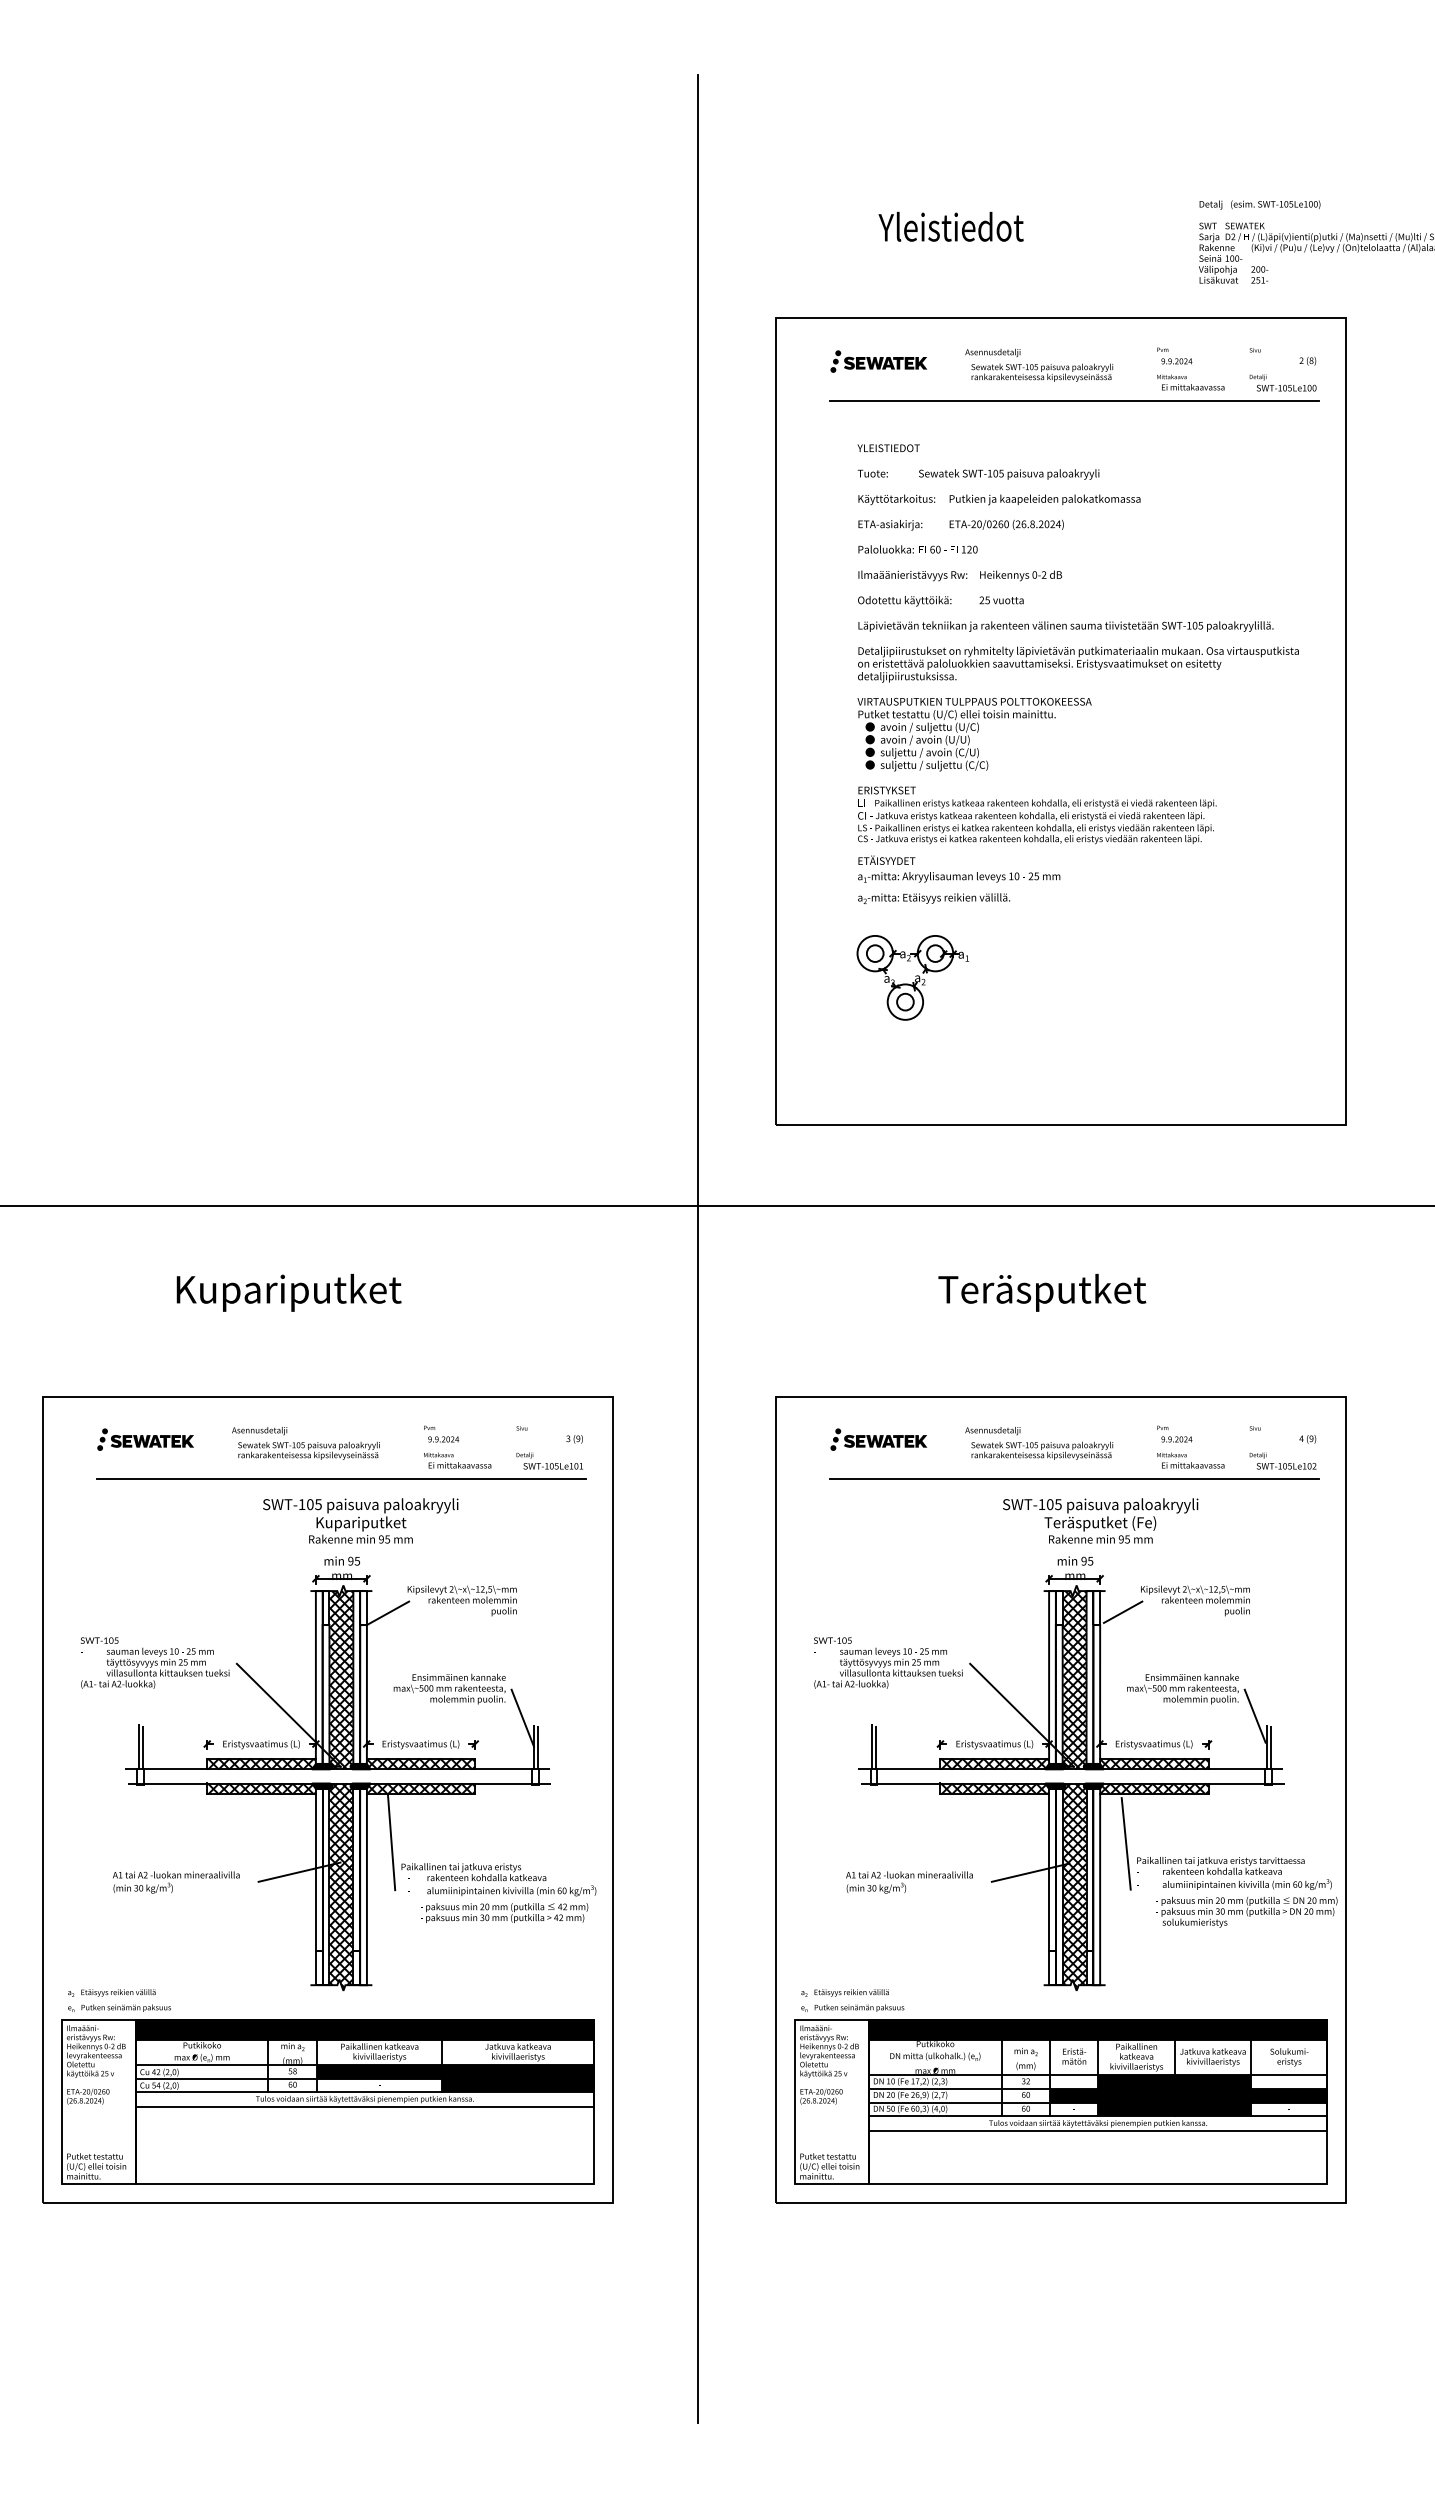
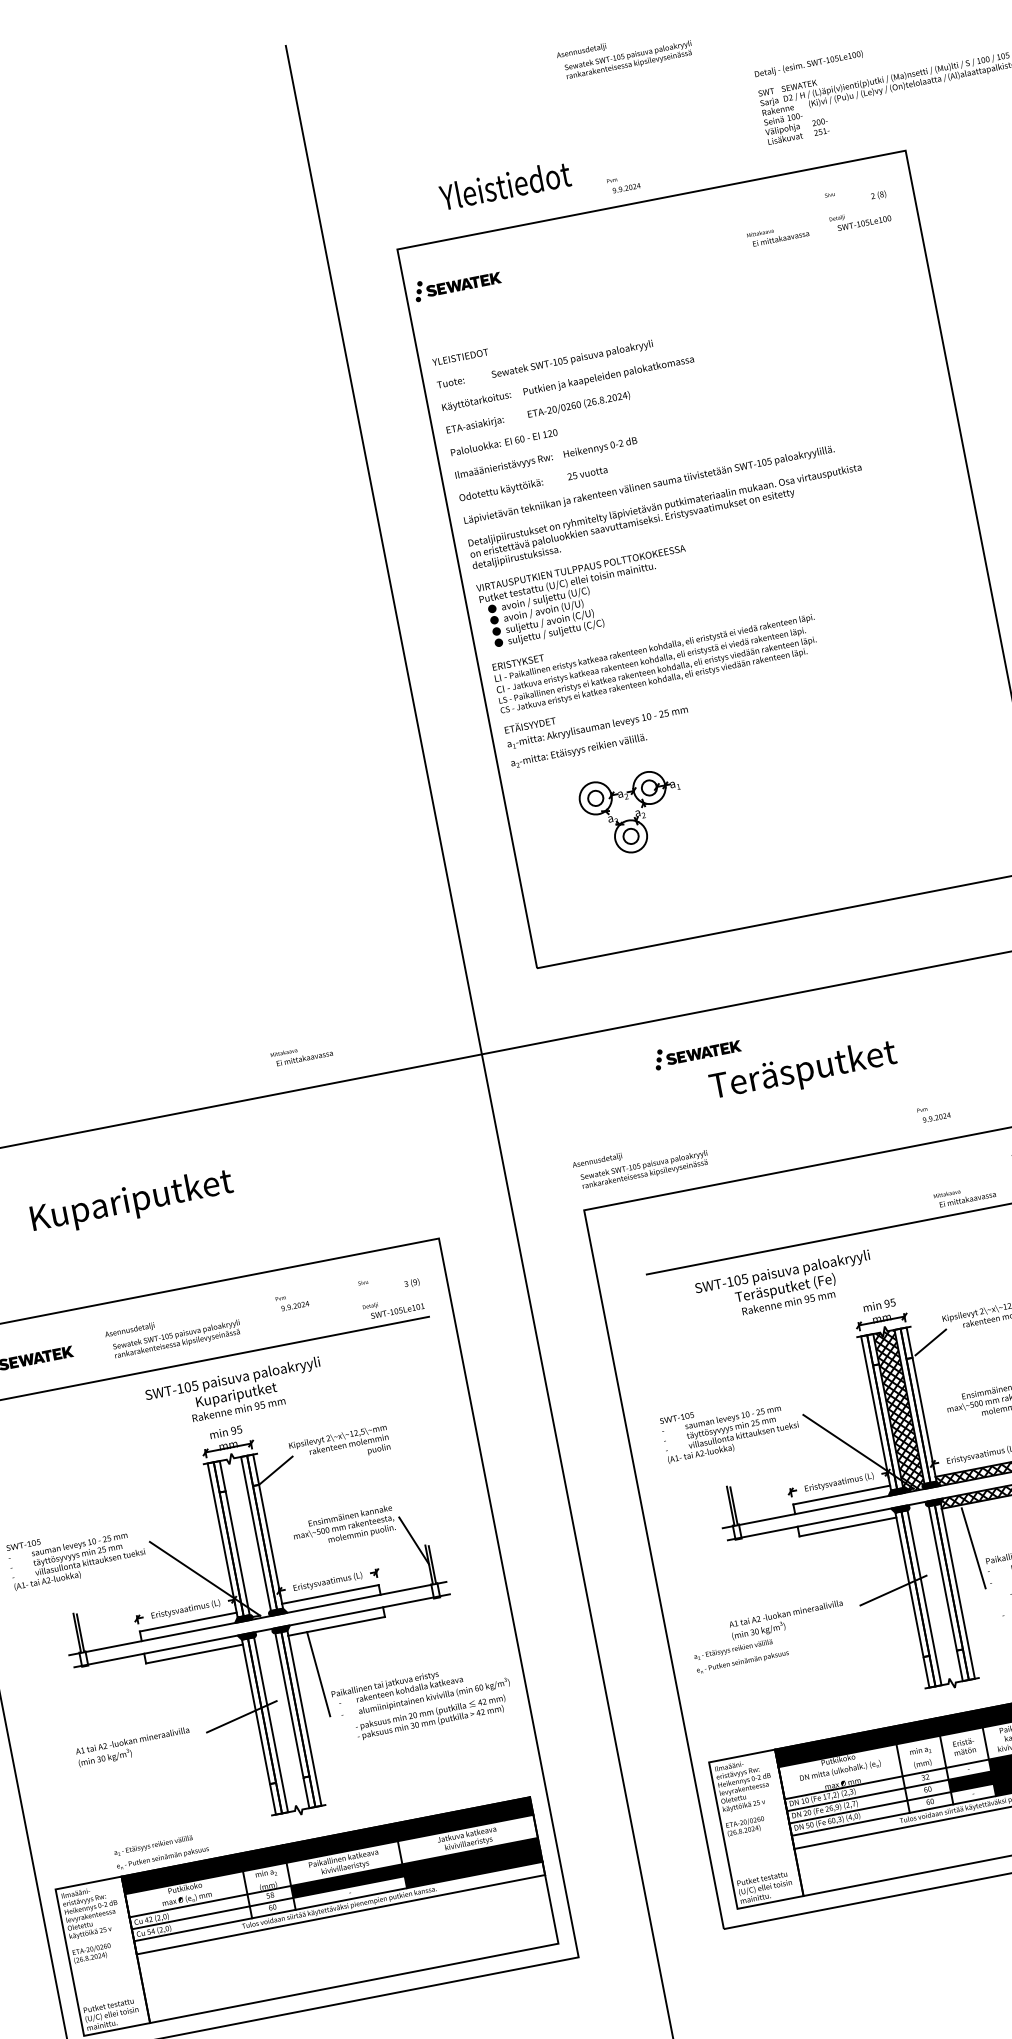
text: (950, 226) -> (504, 185), moved
text: (1174, 355) -> (623, 183), moved
part: (878, 361) -> (457, 284), moved
text: (1039, 364) -> (625, 53), moved
line: (1074, 401) -> (677, 271), removed
text: (1077, 673) -> (667, 525), moved
text: (1174, 1433) -> (933, 1112), moved
part: (878, 1439) -> (697, 1052), moved
text: (1039, 1443) -> (641, 1164), moved
text: (457, 1460) -> (301, 1054), moved
text: (1100, 1520) -> (785, 1285), moved
hatch: (341, 1677) -> (245, 1535), removed
hatch: (261, 1763) -> (189, 1626), removed
hatch: (420, 1763) -> (330, 1598), removed
hatch: (994, 1763) -> (842, 1499), removed
hatch: (261, 1788) -> (193, 1648), removed
hatch: (420, 1788) -> (335, 1621), removed
hatch: (994, 1788) -> (846, 1521), removed
hatch: (341, 1886) -> (281, 1722), removed
hatch: (1074, 1886) -> (934, 1595), removed
text: (119, 2000) -> (161, 1851), moved
text: (852, 2000) -> (741, 1655), moved

